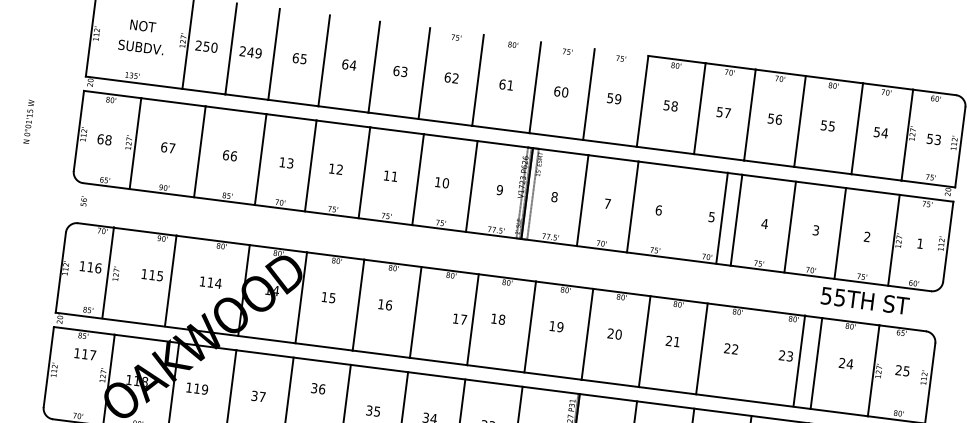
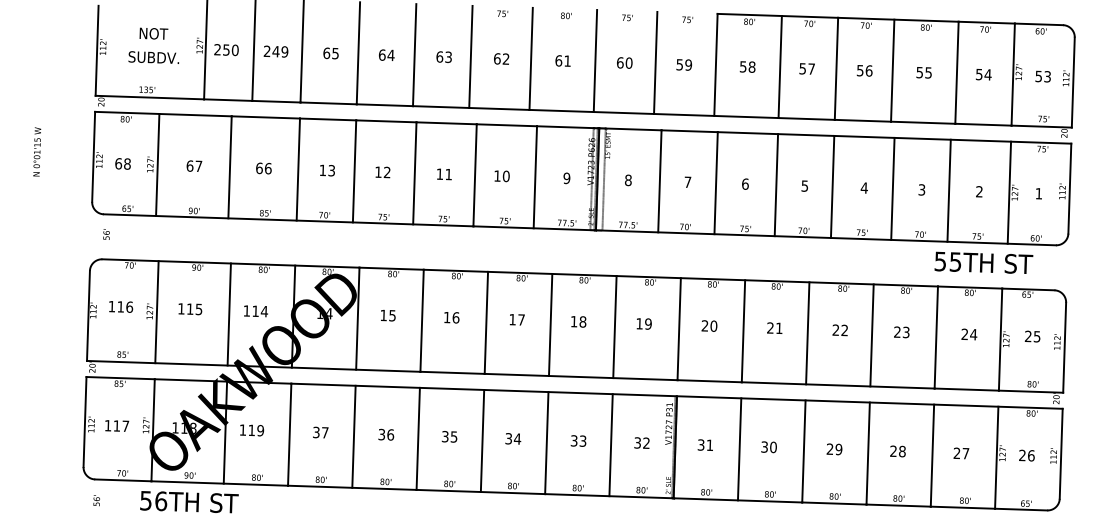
line: (722, 218) -> (776, 185), moved
line: (107, 273) -> (156, 312), moved
line: (170, 280) -> (228, 314), moved
text: (459, 318) -> (516, 319), moved
text: (85, 353) -> (117, 425), moved
line: (798, 360) -> (871, 335), moved
text: (318, 388) -> (386, 434), moved

